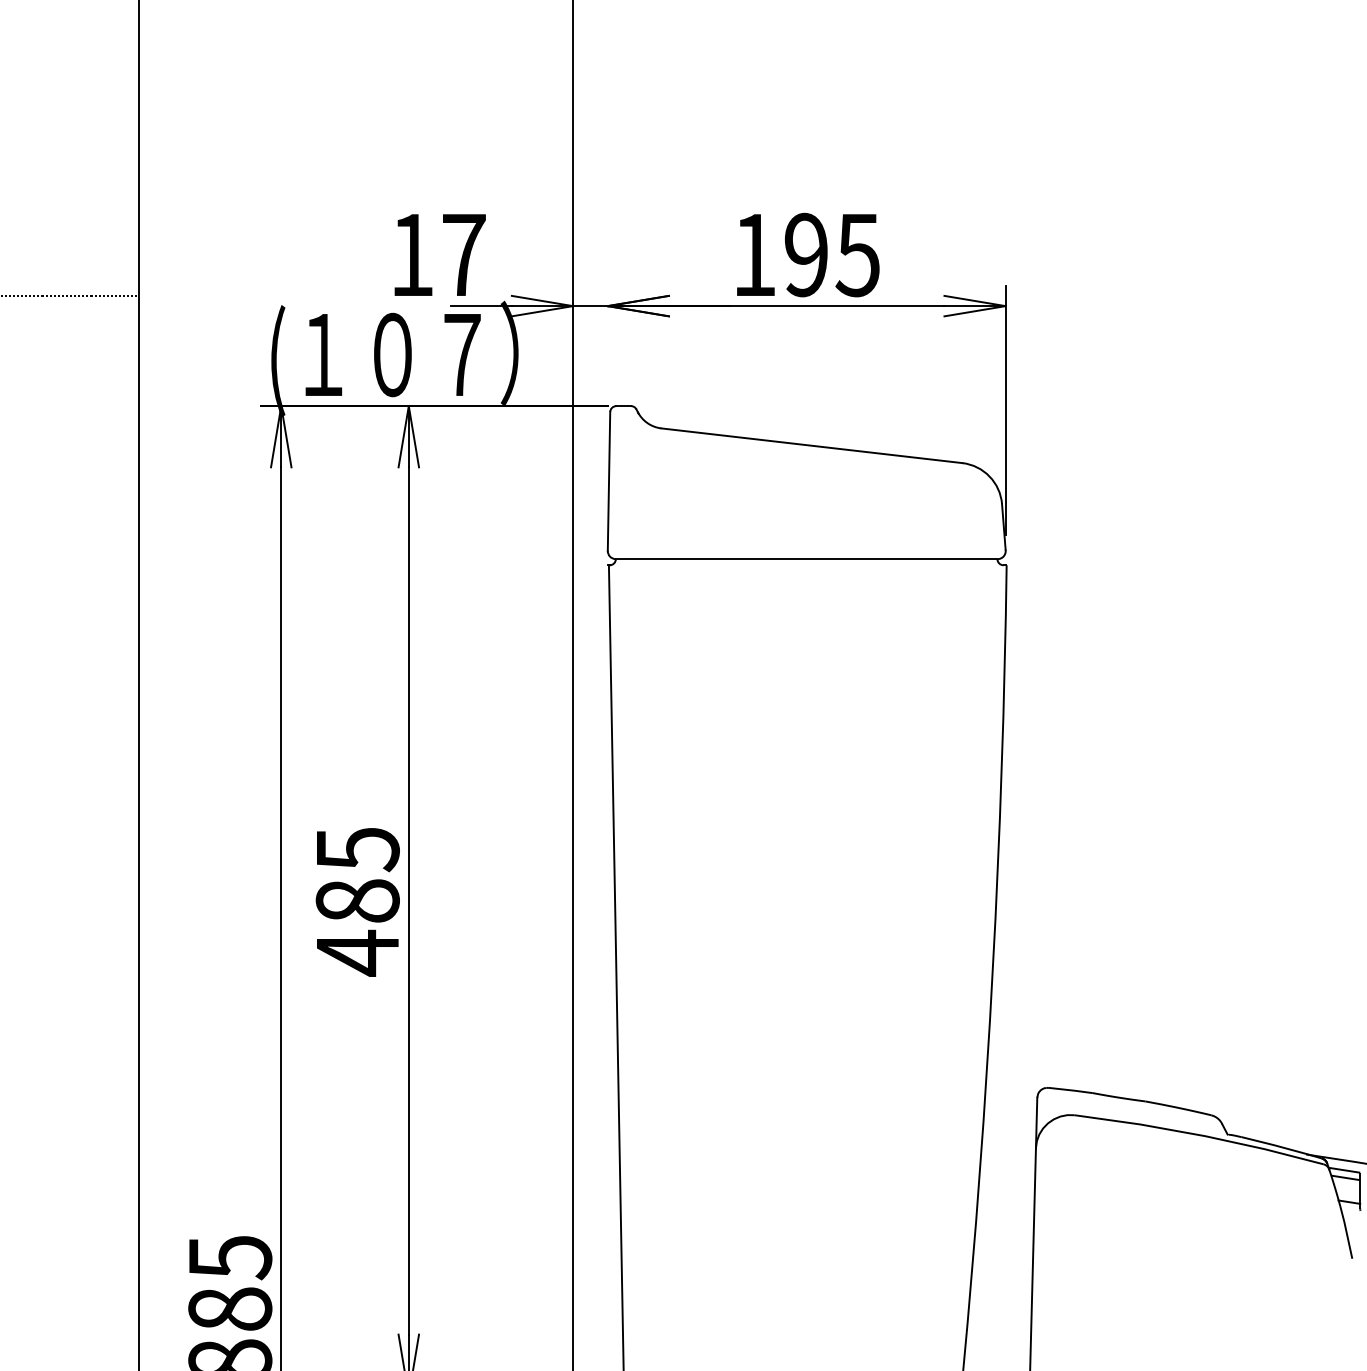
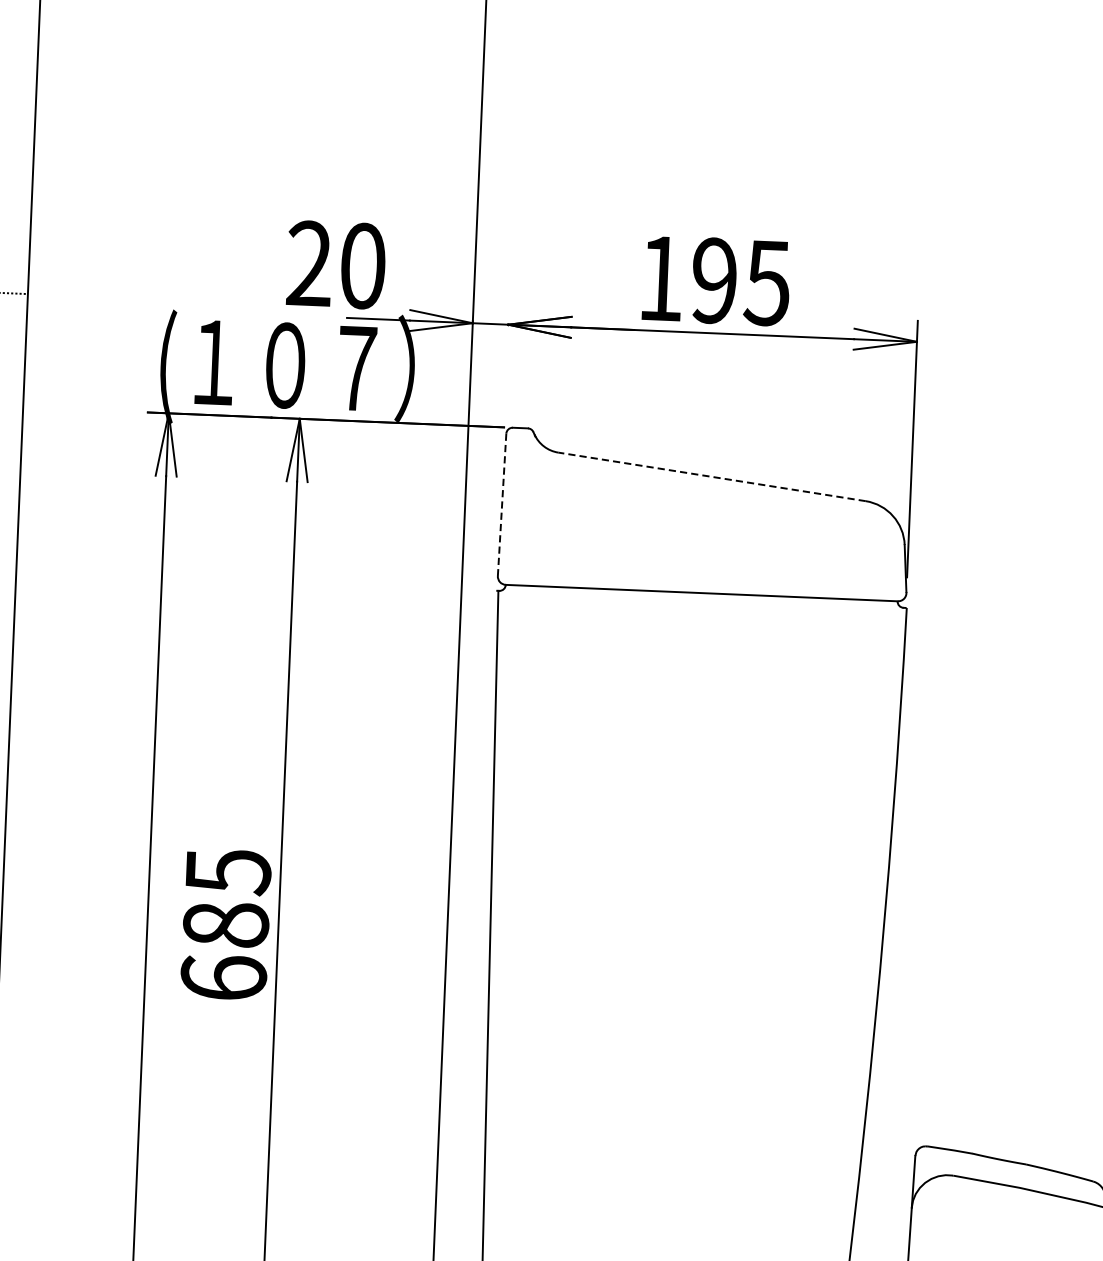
text: (437, 254) -> (335, 264), 17 -> 20
line: (811, 445) -> (711, 476), solid -> dashed
line: (609, 482) -> (502, 505), solid -> dashed
text: (357, 952) -> (223, 977), 485 -> 685

